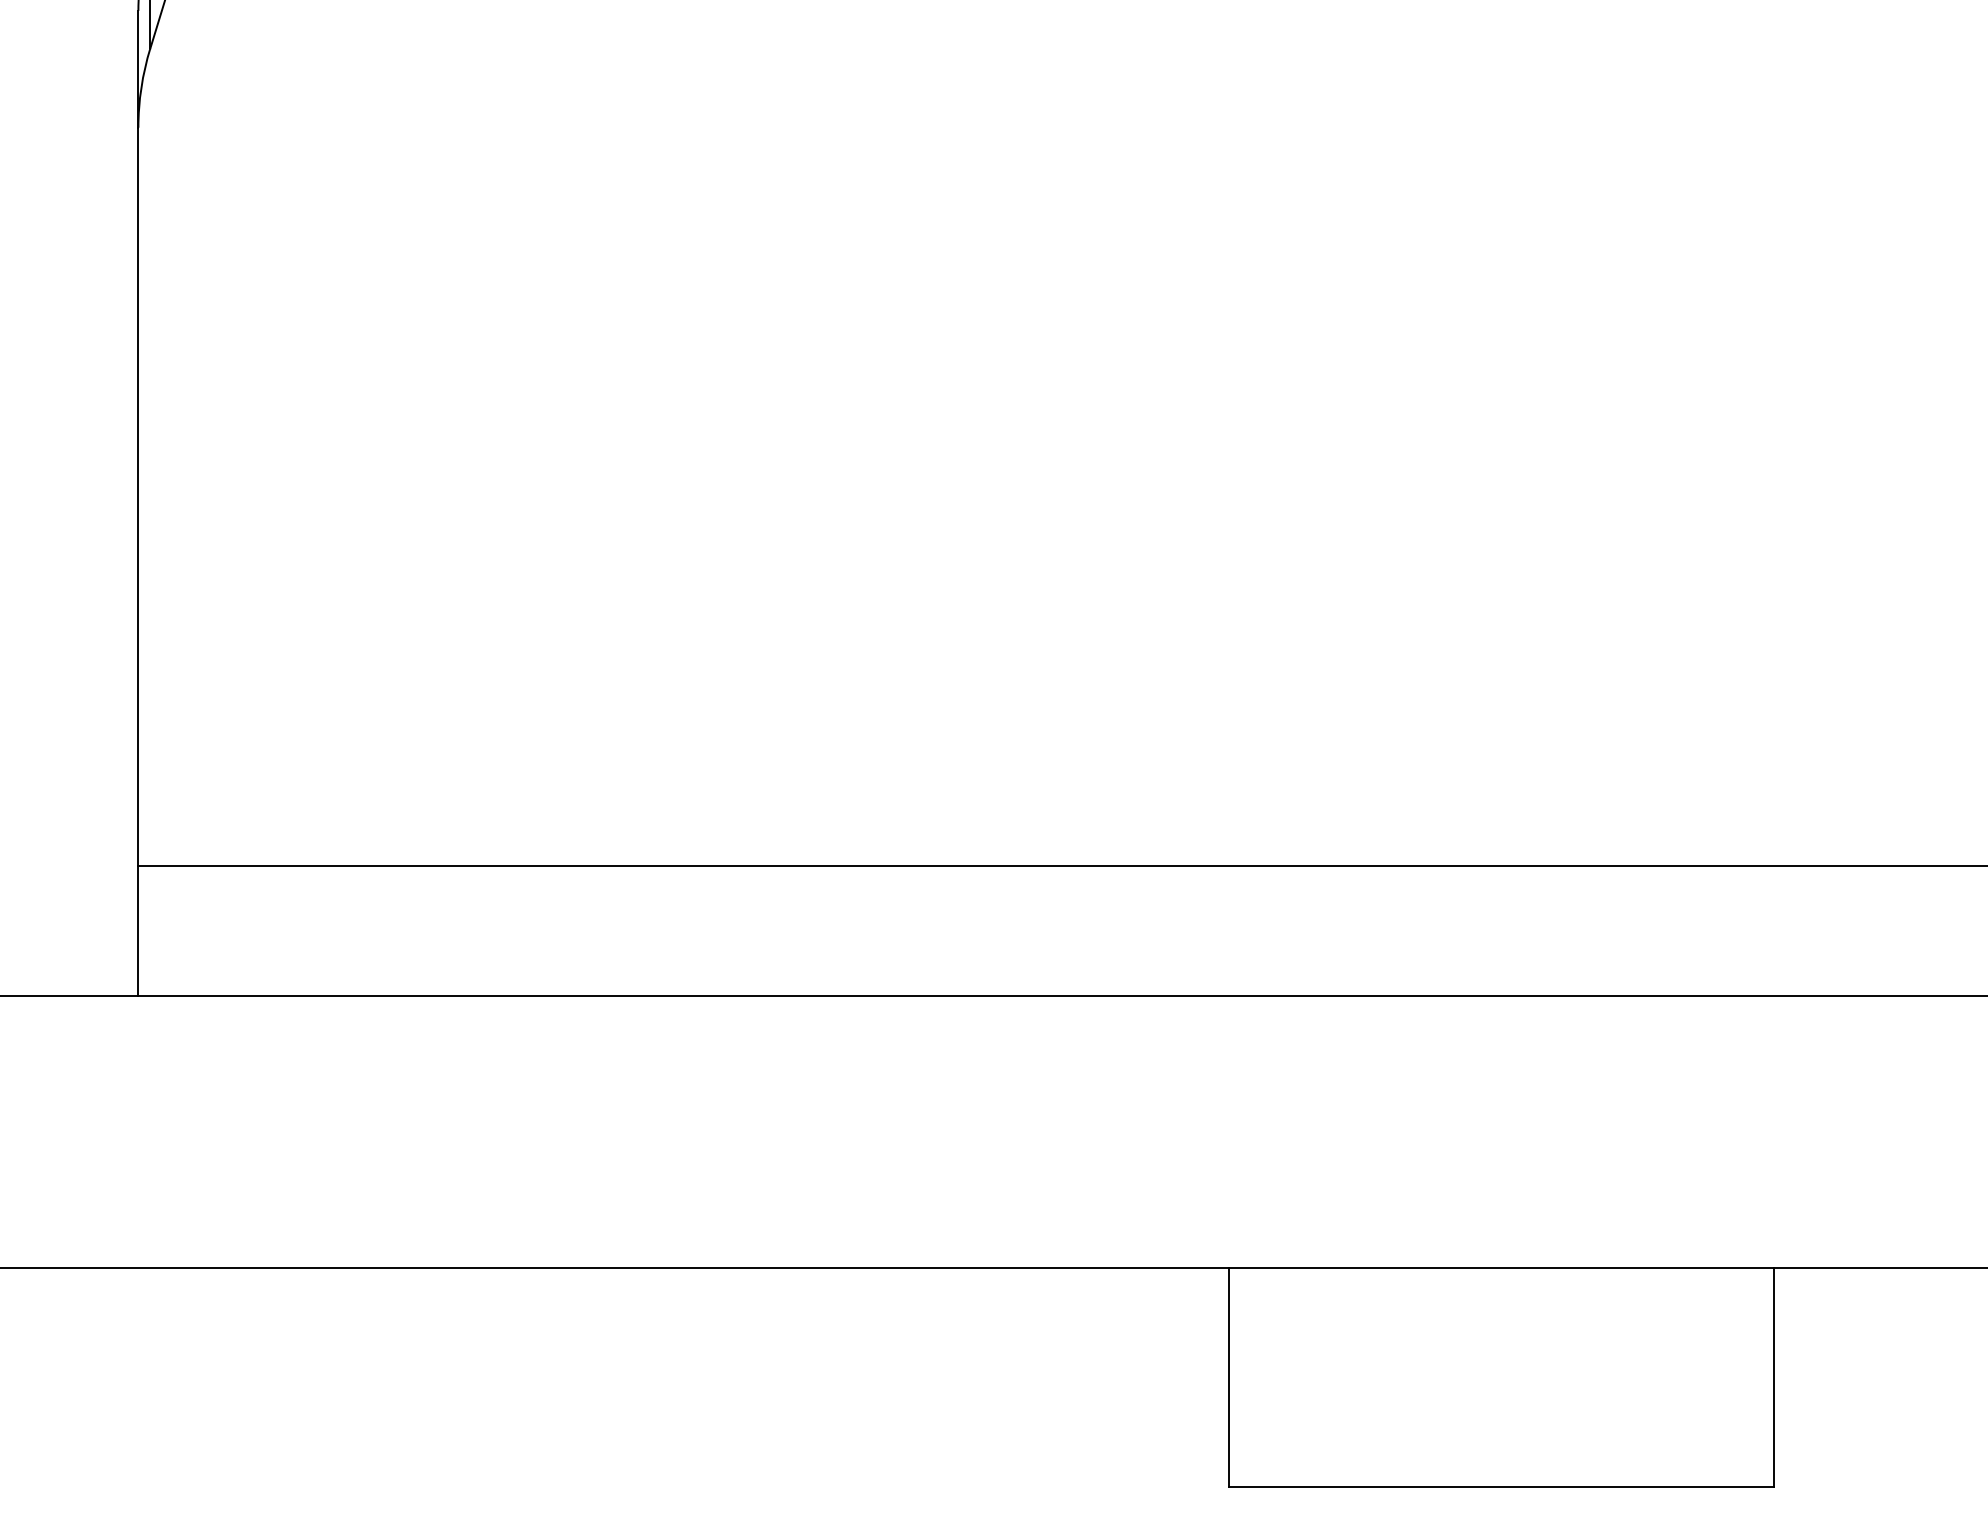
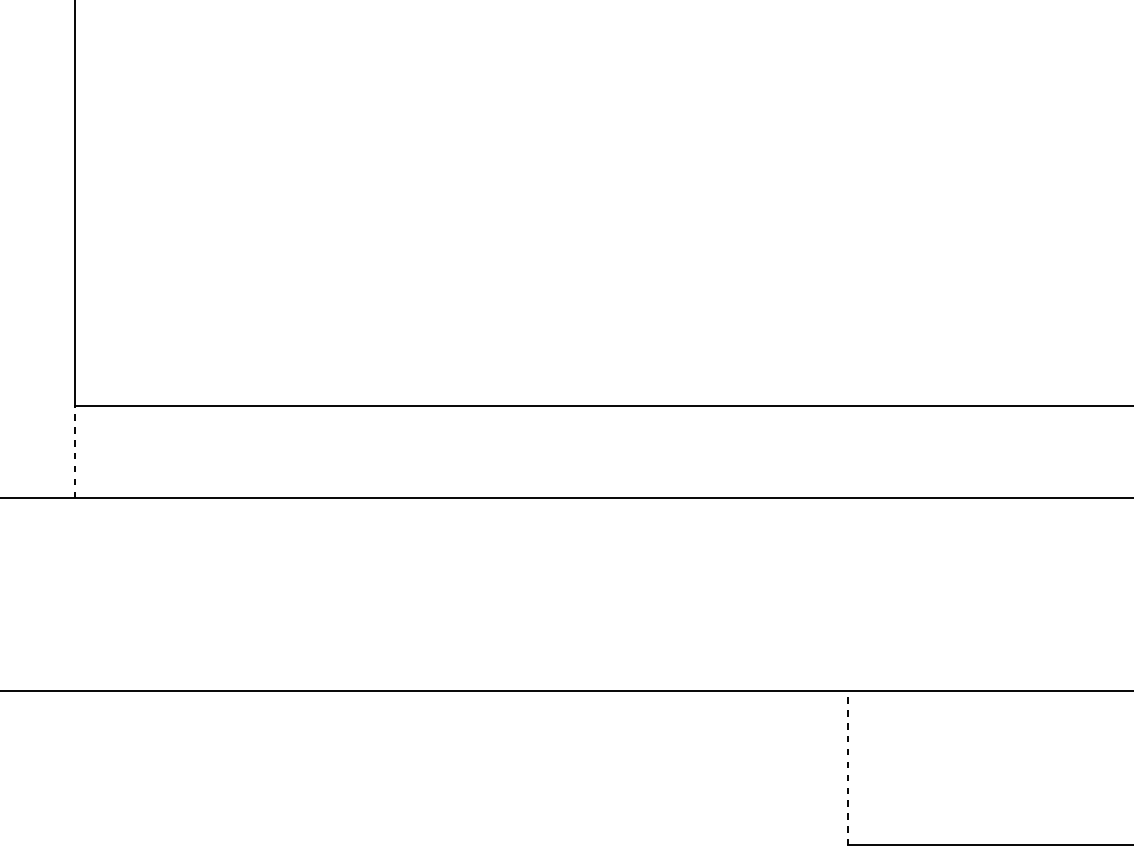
line: (138, 931) -> (75, 452), solid -> dashed
line: (1228, 1377) -> (847, 768), solid -> dashed

